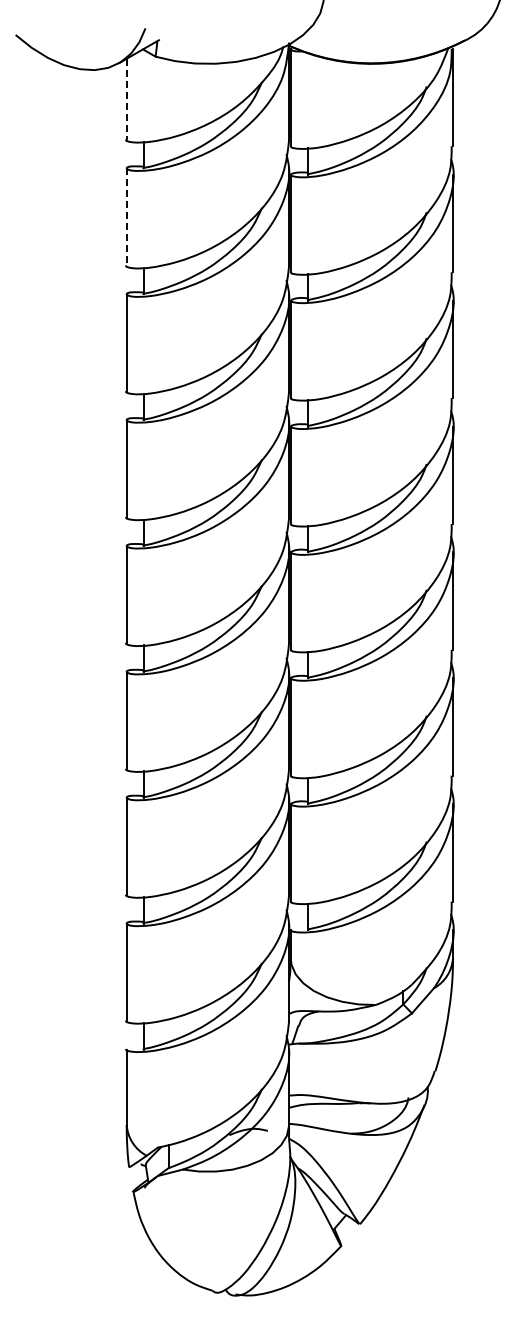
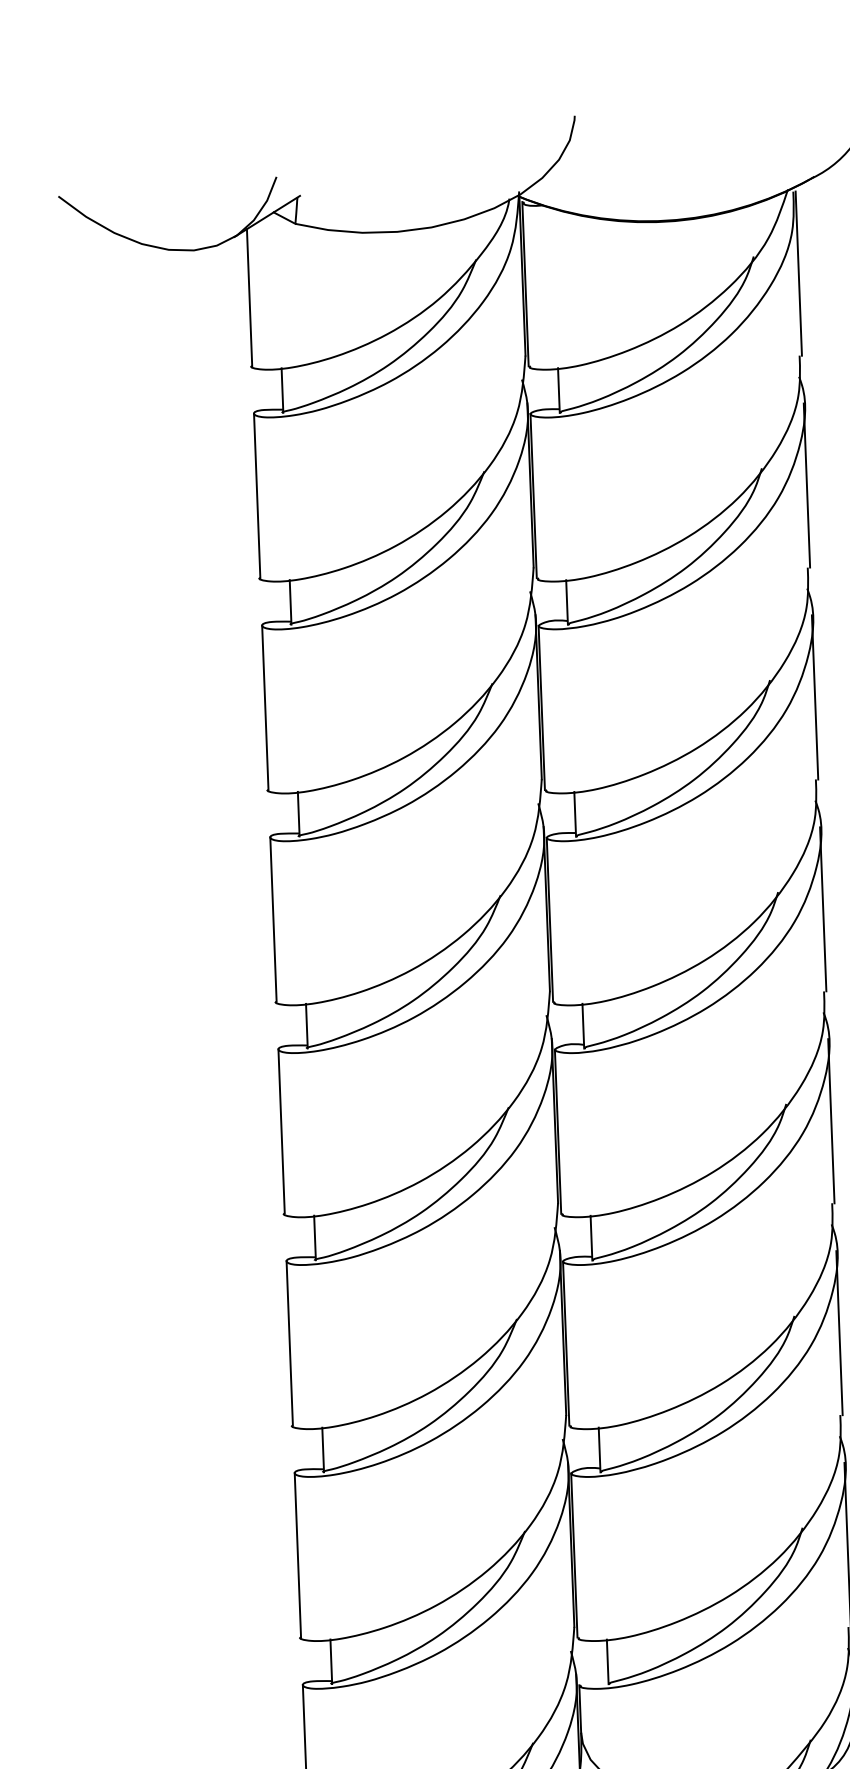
line: (126, 99) -> (249, 297), dashed -> solid
line: (126, 217) -> (256, 496), dashed -> solid

